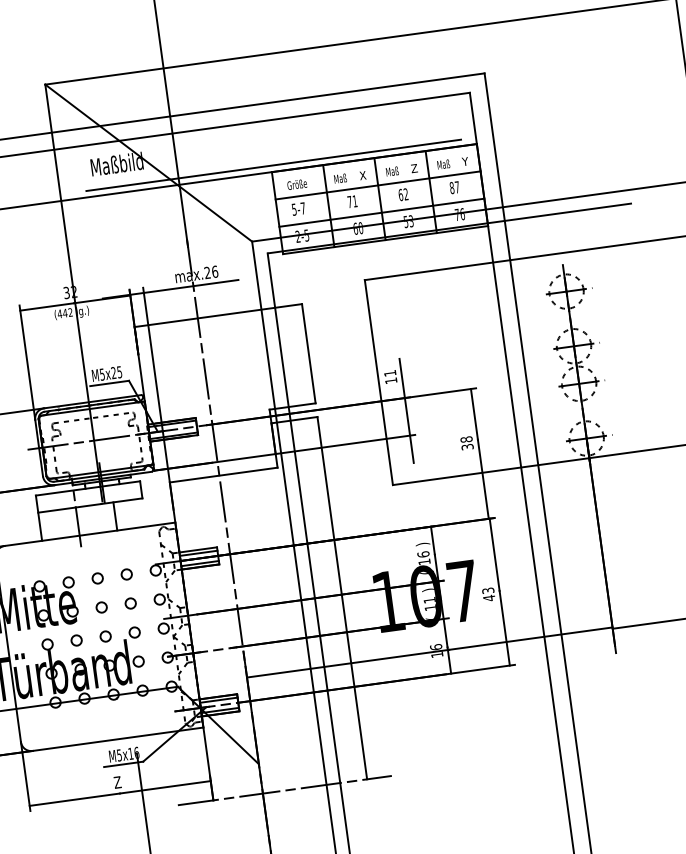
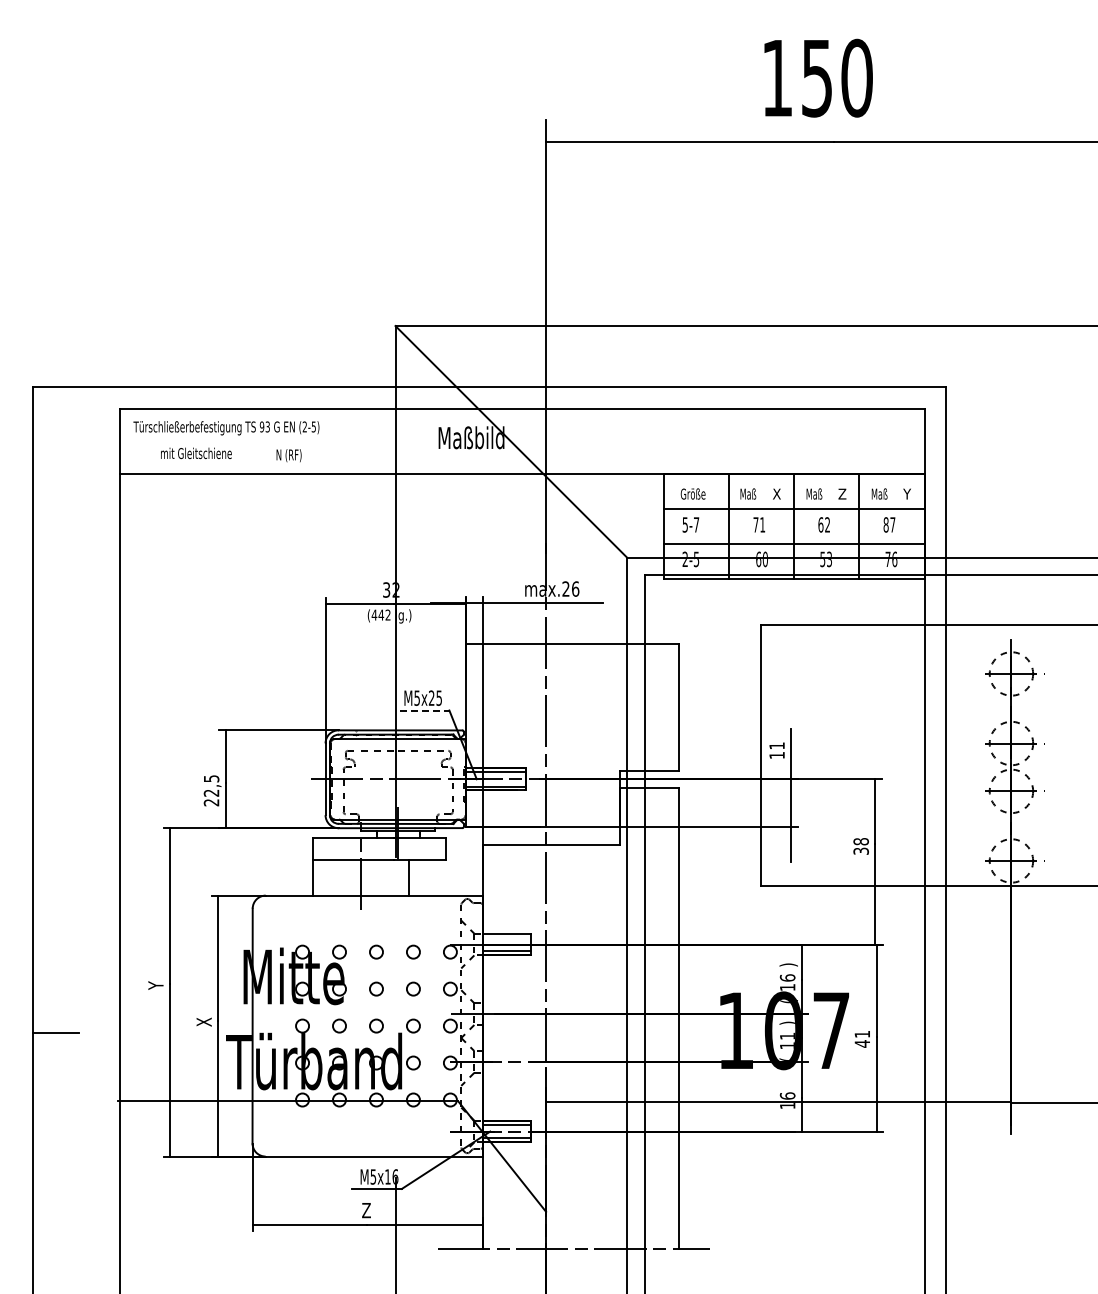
line: (273, 165) -> (666, 466), removed
line: (109, 383) -> (424, 710), solid -> dashed
line: (198, 553) -> (506, 938), removed
text: (488, 590) -> (862, 1033), 43 -> 41

